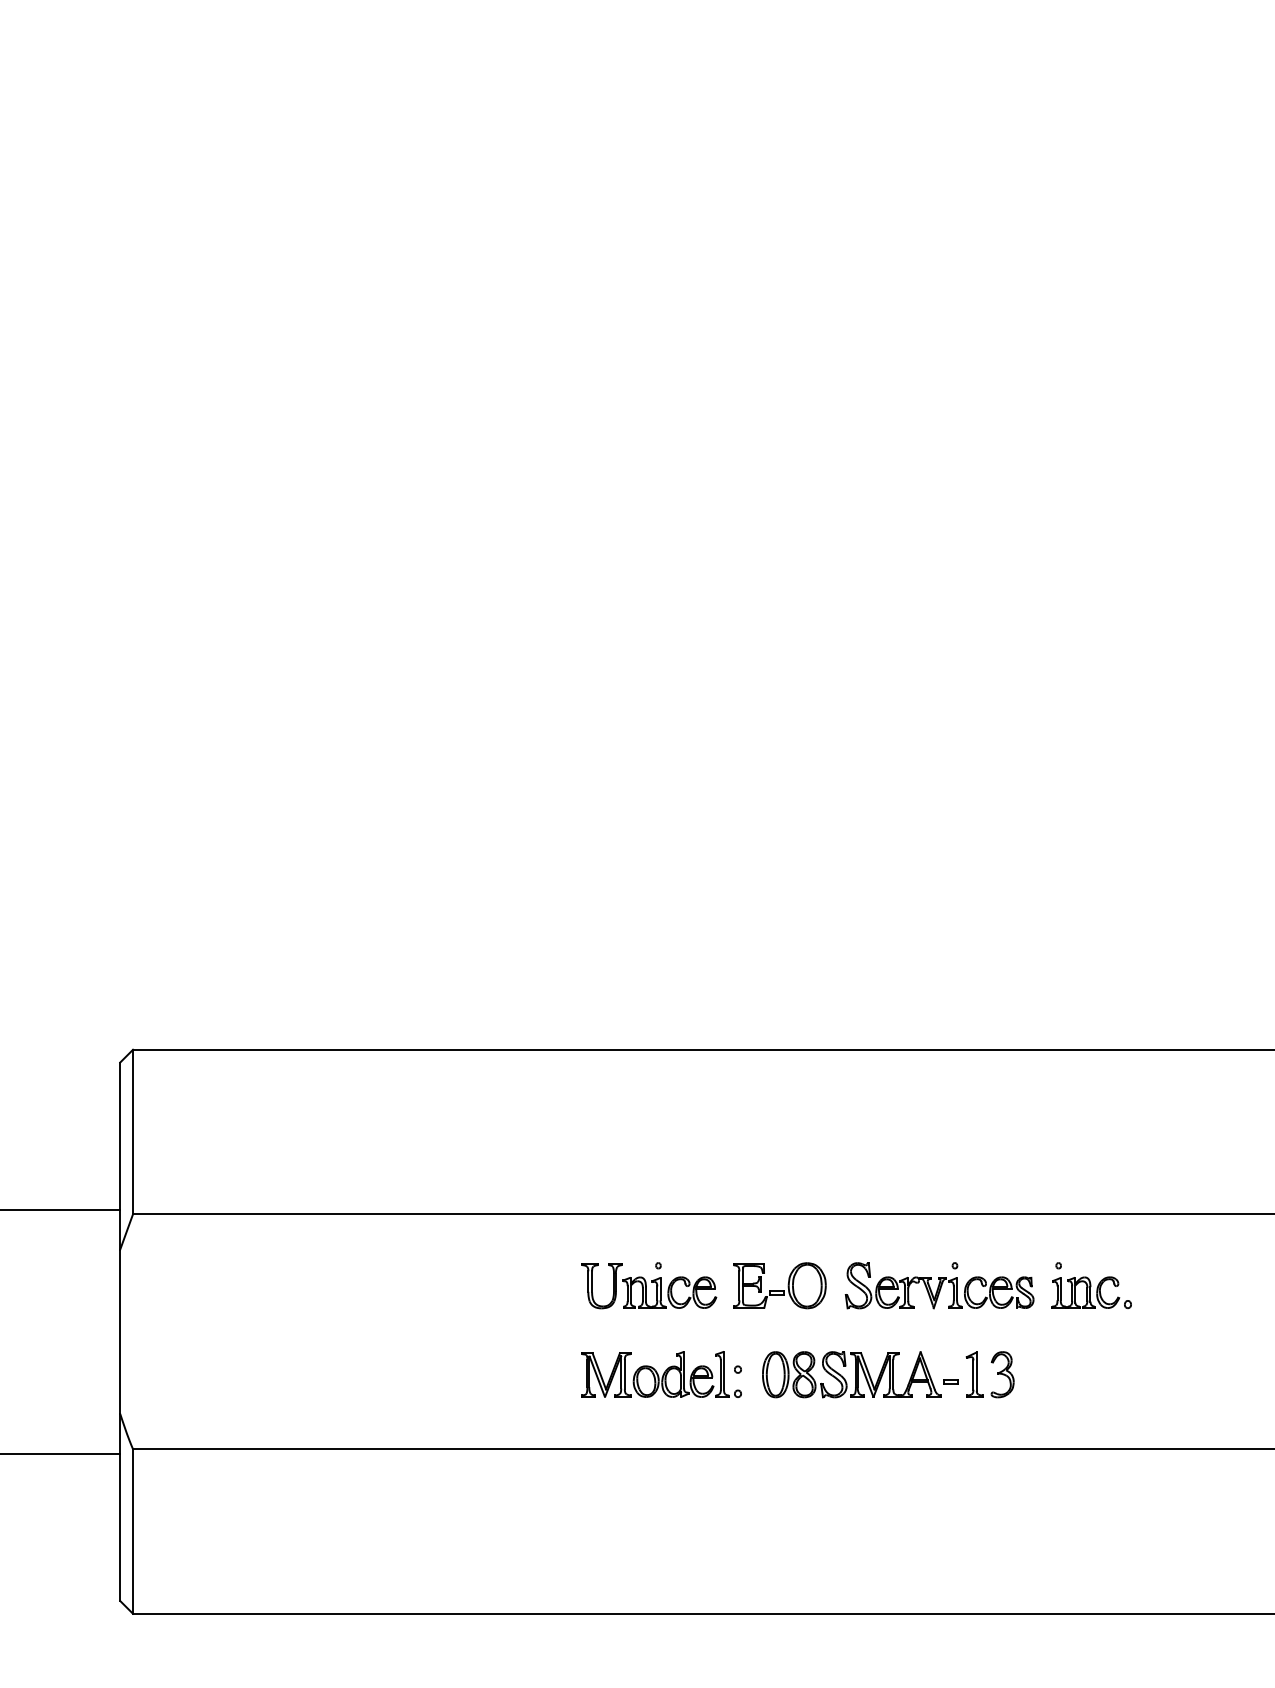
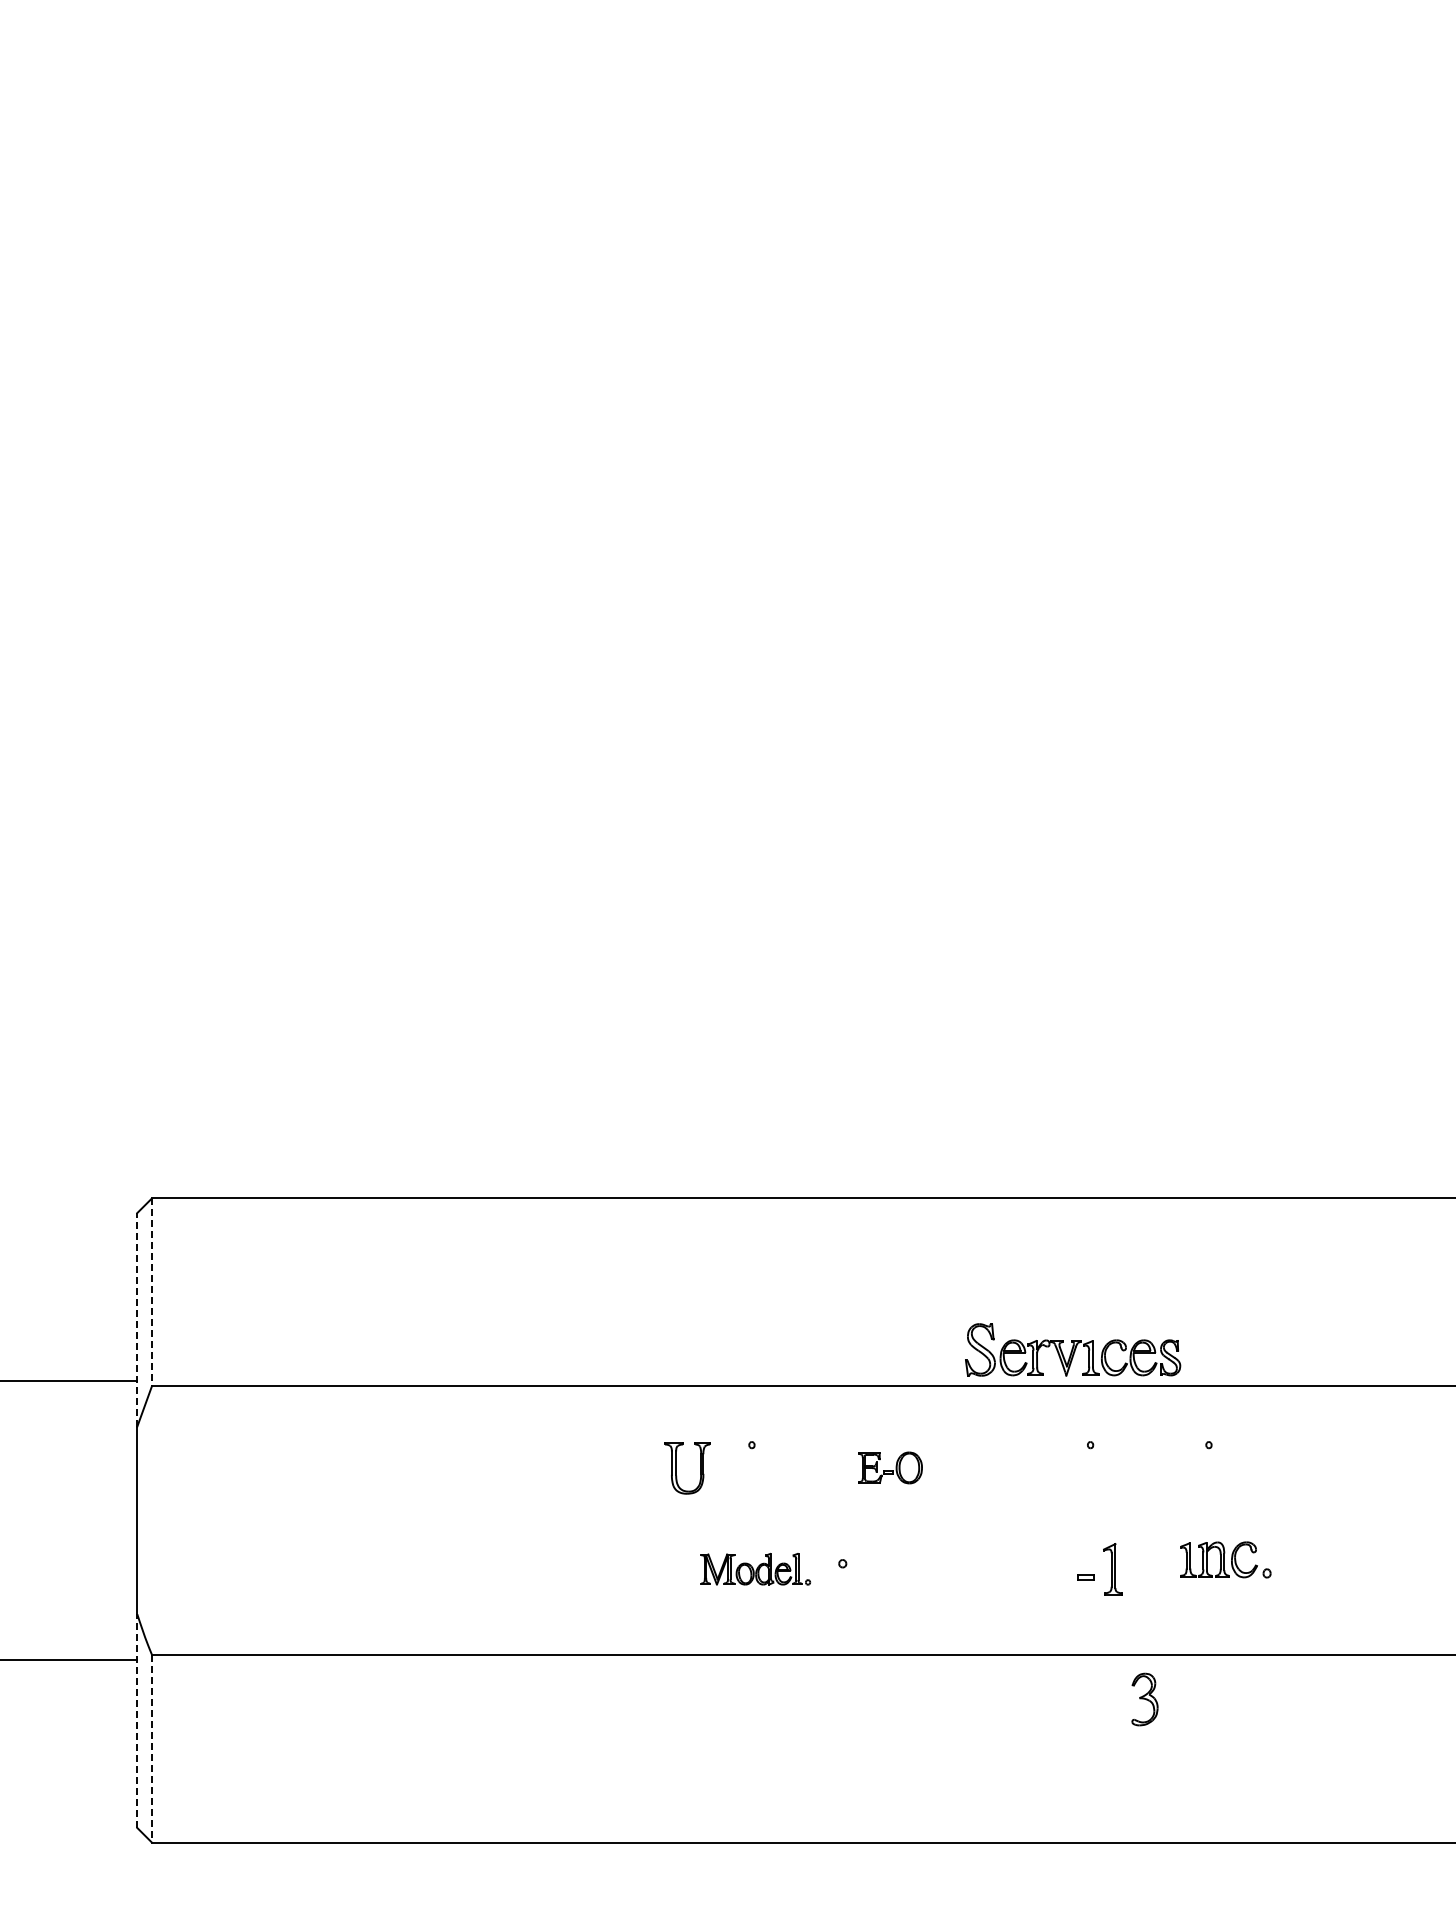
line: (132, 1132) -> (151, 1292), solid -> dashed
line: (120, 1155) -> (137, 1319), solid -> dashed
part: (779, 1285) -> (890, 1467), size x0.6
part: (940, 1285) -> (1073, 1349), moved
part: (669, 1292) -> (764, 1475), removed
part: (1091, 1292) -> (1225, 1559), moved
part: (661, 1373) -> (755, 1568), size x0.6
part: (851, 1374) -> (972, 1569), removed
part: (1002, 1374) -> (1144, 1699), moved
line: (120, 1507) -> (137, 1721), solid -> dashed
line: (132, 1531) -> (151, 1748), solid -> dashed

